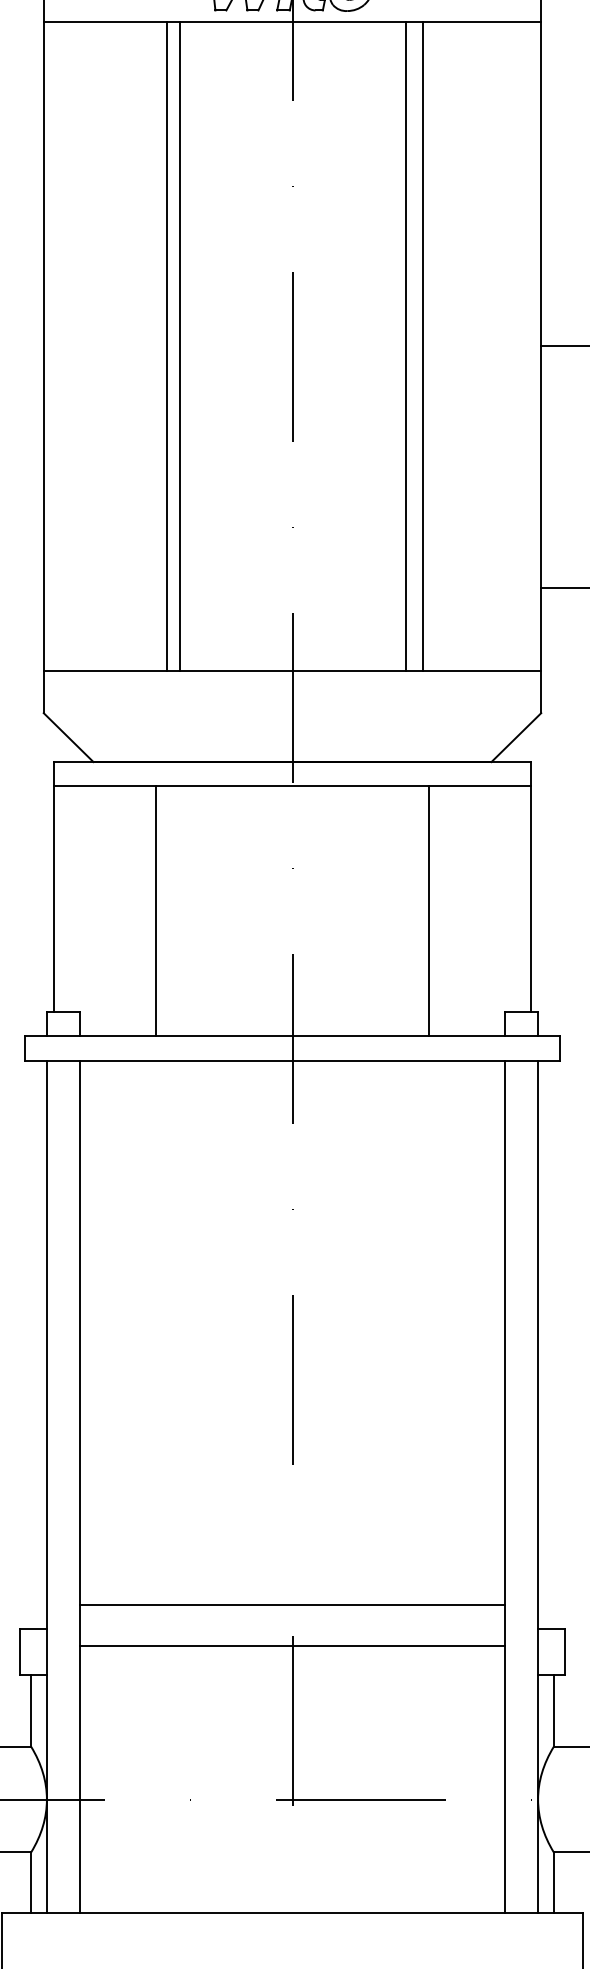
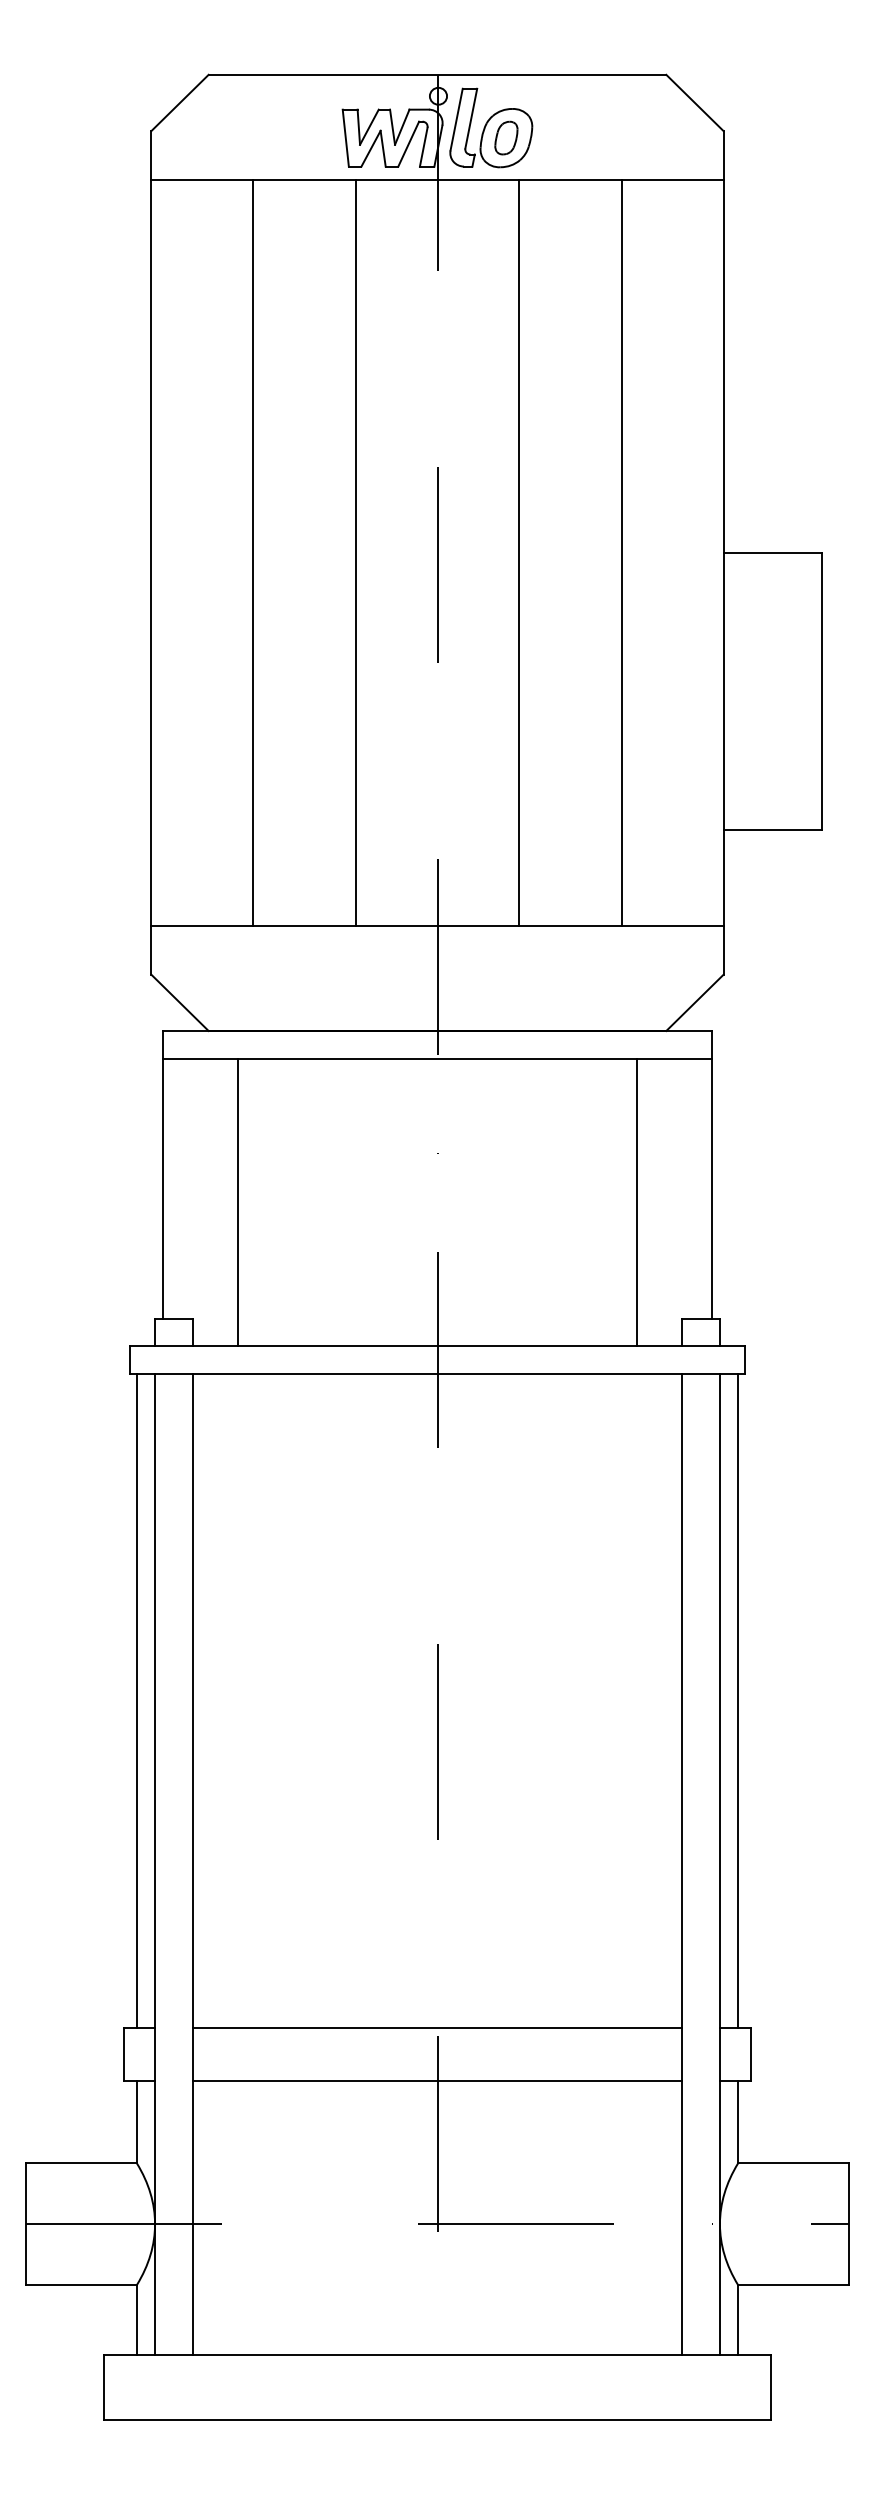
line: (166, 346) -> (252, 552), moved
line: (180, 346) -> (356, 552), moved
line: (405, 346) -> (518, 552), moved
line: (422, 346) -> (622, 552), moved
line: (156, 911) -> (238, 1202), moved
line: (429, 911) -> (637, 1202), moved
line: (30, 1345) -> (136, 1701), added
line: (554, 1345) -> (738, 1701), added
line: (292, 1605) -> (437, 2028), moved
line: (292, 1645) -> (437, 2081), moved

